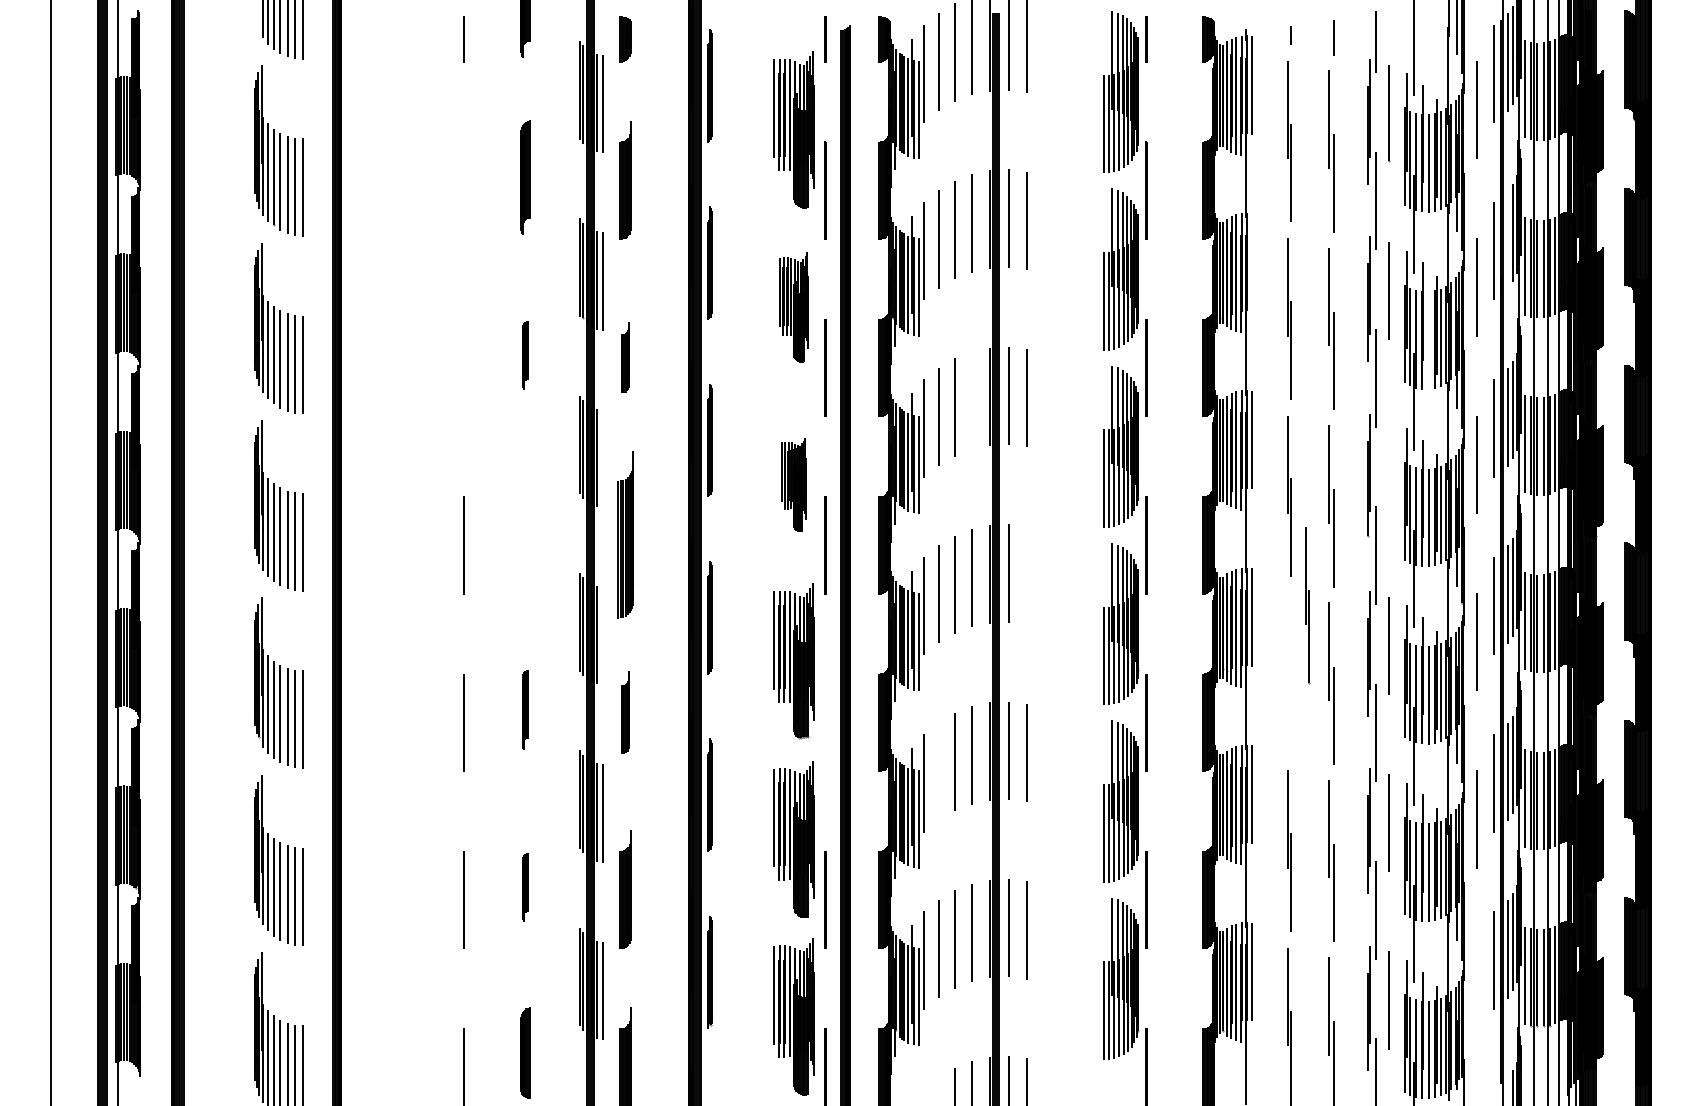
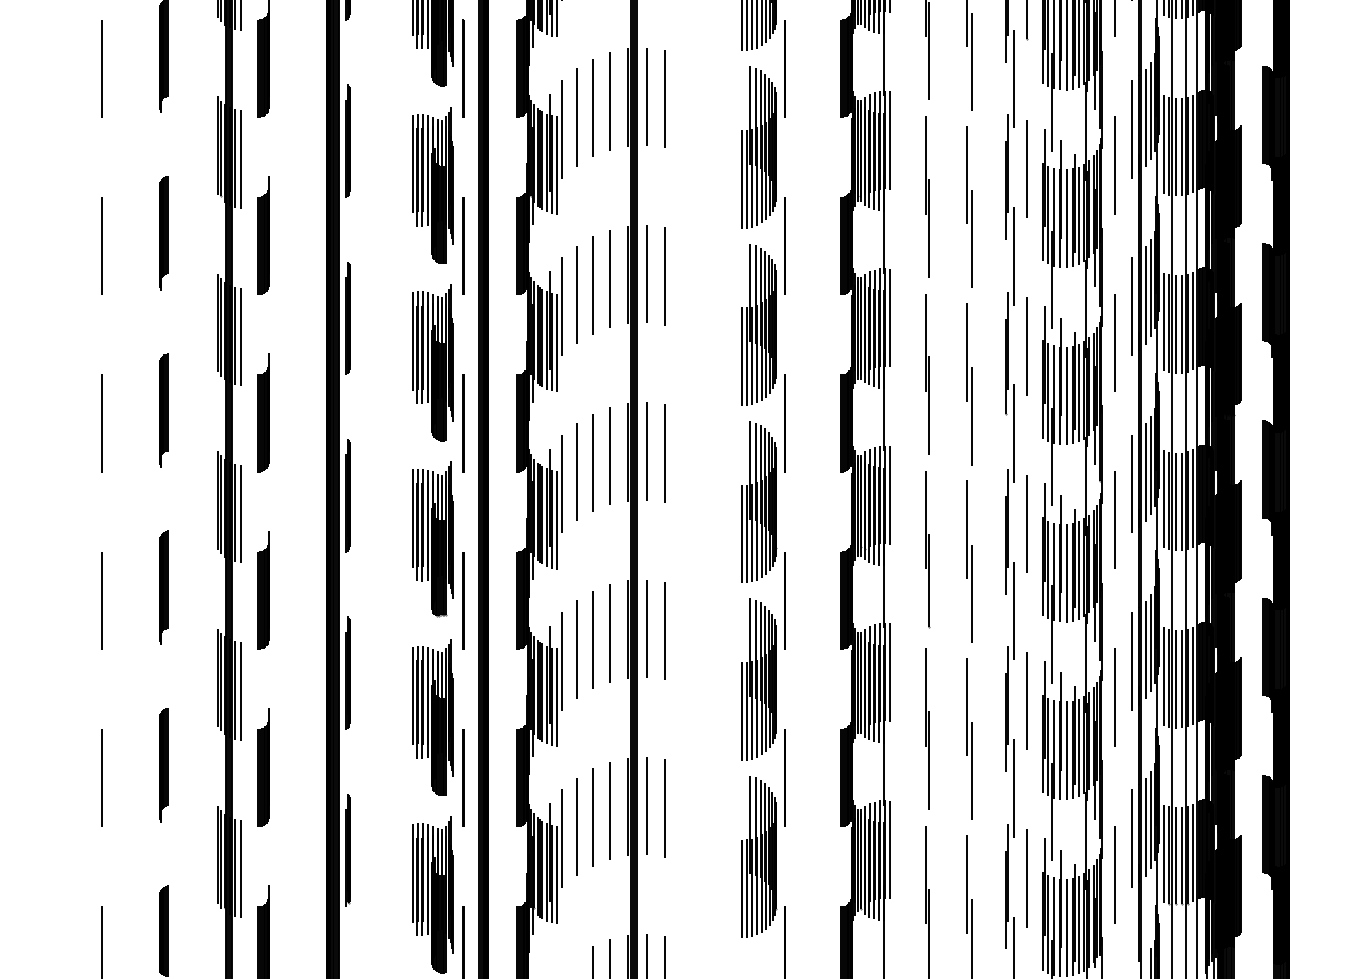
line: (463, 190) -> (101, 68), added
line: (1507, 239) -> (1145, 117), added
line: (1251, 262) -> (889, 140), added
part: (793, 307) -> (431, 185), size x1.43
line: (1428, 340) -> (1066, 218), added
part: (525, 355) -> (163, 233), size x1.67
part: (625, 357) -> (263, 235), size x1.67
line: (463, 367) -> (101, 245), added
line: (972, 400) -> (610, 278), added
line: (602, 458) -> (240, 336), added
line: (1388, 468) -> (1026, 346), added
part: (793, 484) -> (431, 362), size x1.67
part: (525, 532) -> (163, 410), added
part: (625, 534) -> (263, 412), size x0.71
line: (1027, 575) -> (665, 453), added
part: (1307, 605) -> (927, 549), moved
line: (602, 635) -> (240, 513), added
part: (525, 709) -> (163, 587), size x1.43
part: (625, 712) -> (263, 590), size x1.43
line: (825, 722) -> (463, 600), added
line: (938, 771) -> (576, 649), added
part: (525, 887) -> (163, 765), size x1.67
line: (1476, 996) -> (1114, 874), added

